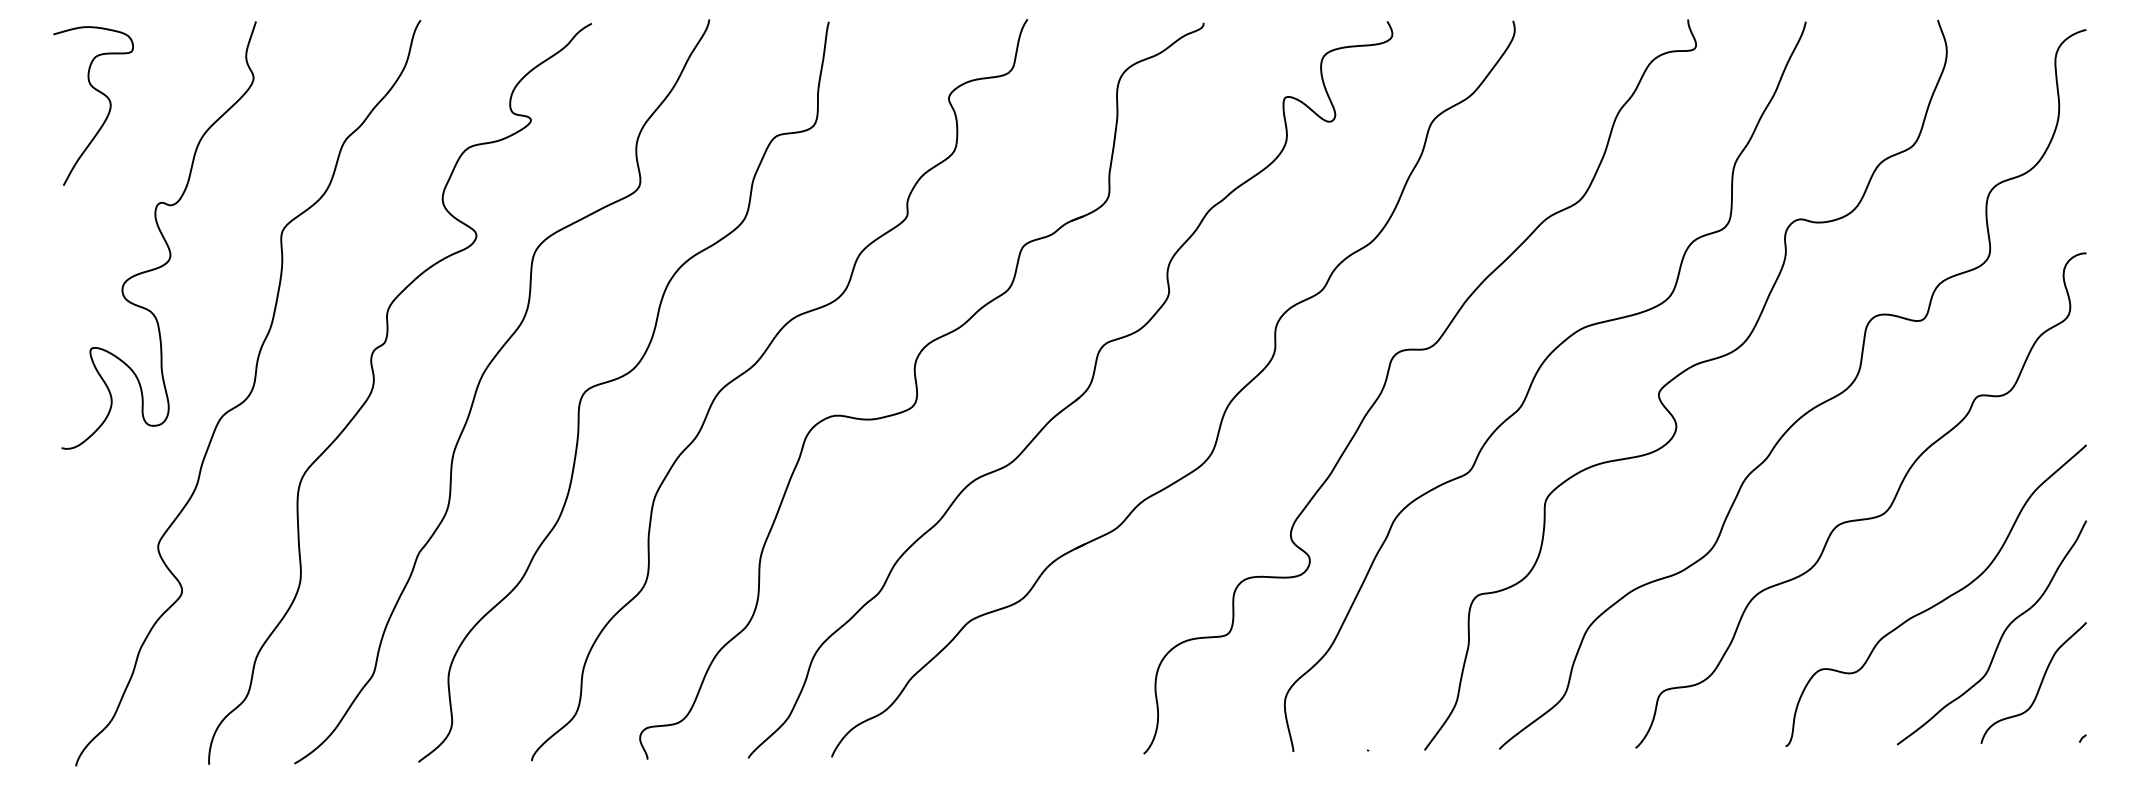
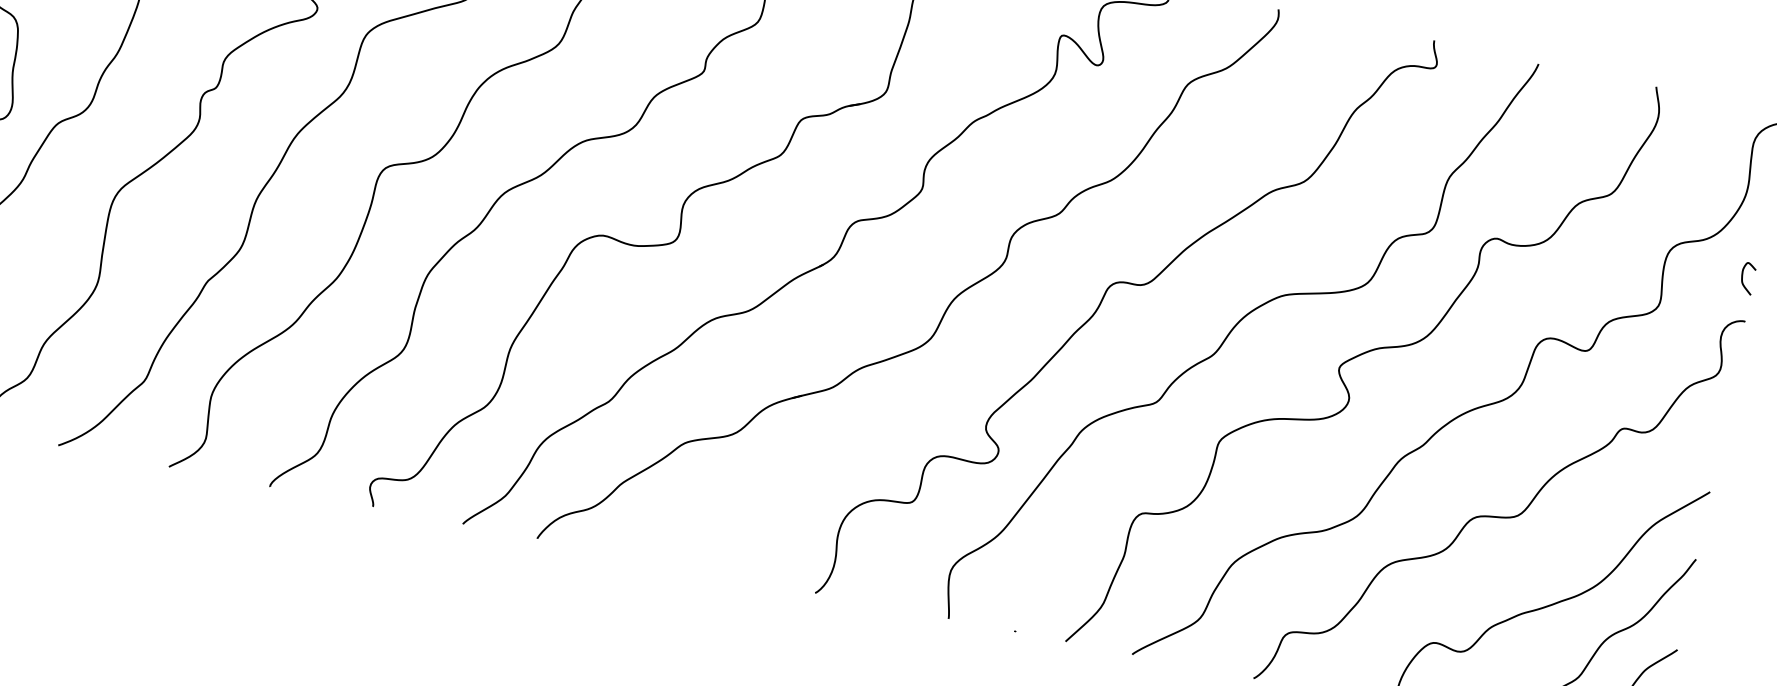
curve: (2074, 207) -> (1743, 278), added

